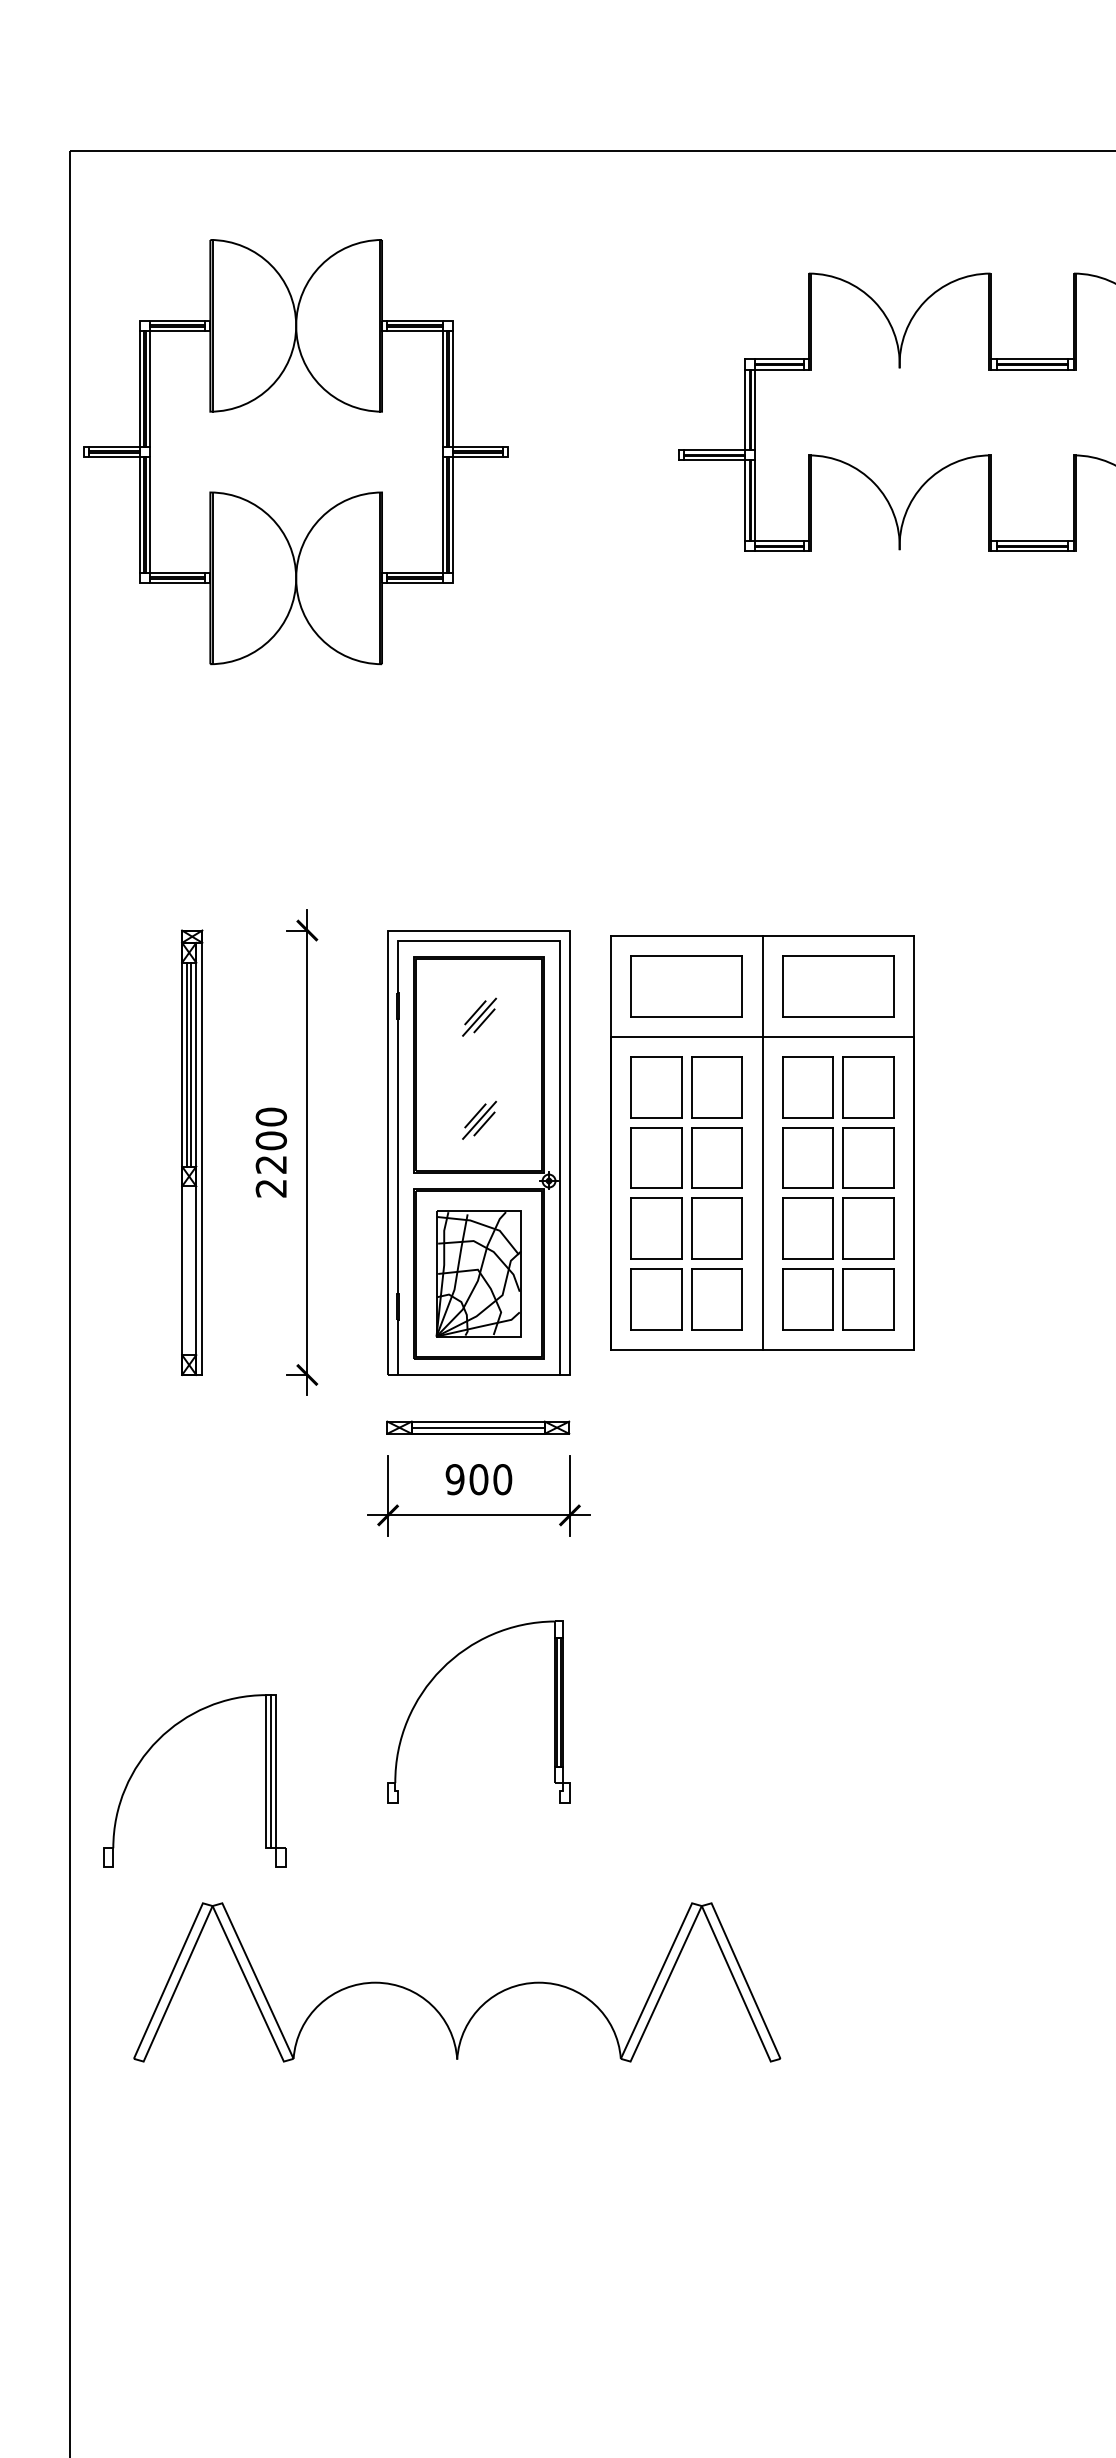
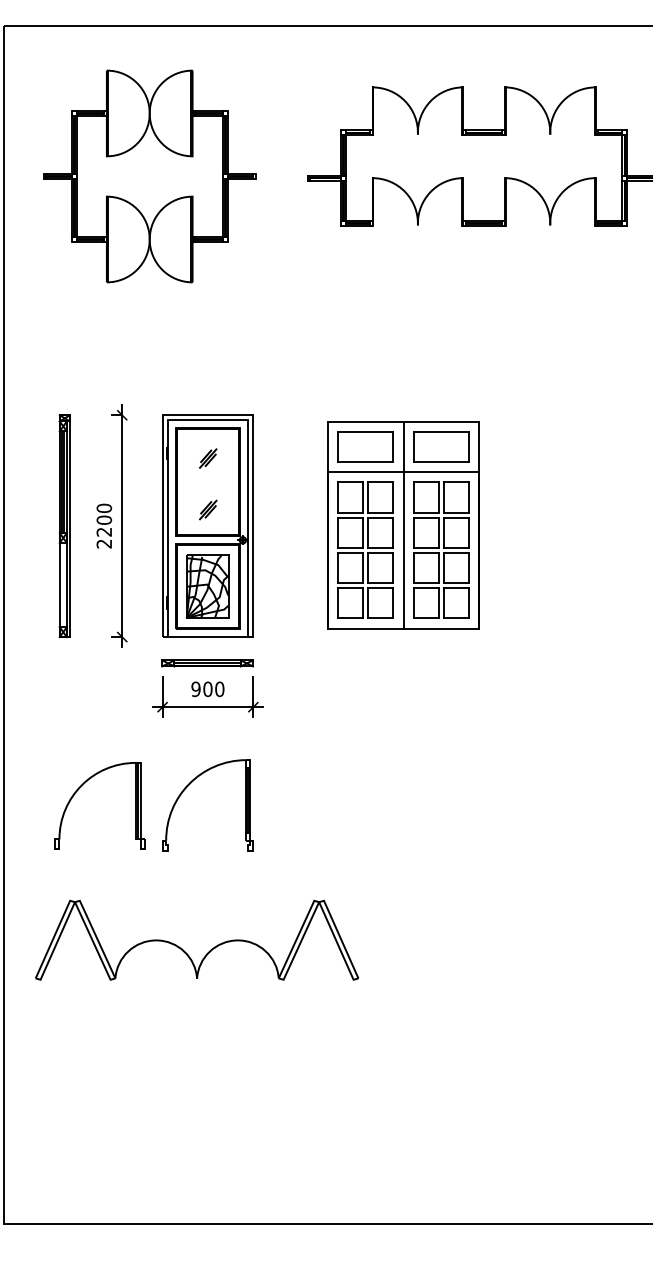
part: (295, 452) -> (149, 176), moved
part: (762, 1143) -> (403, 525), moved
part: (157, 1744) -> (81, 787), moved

